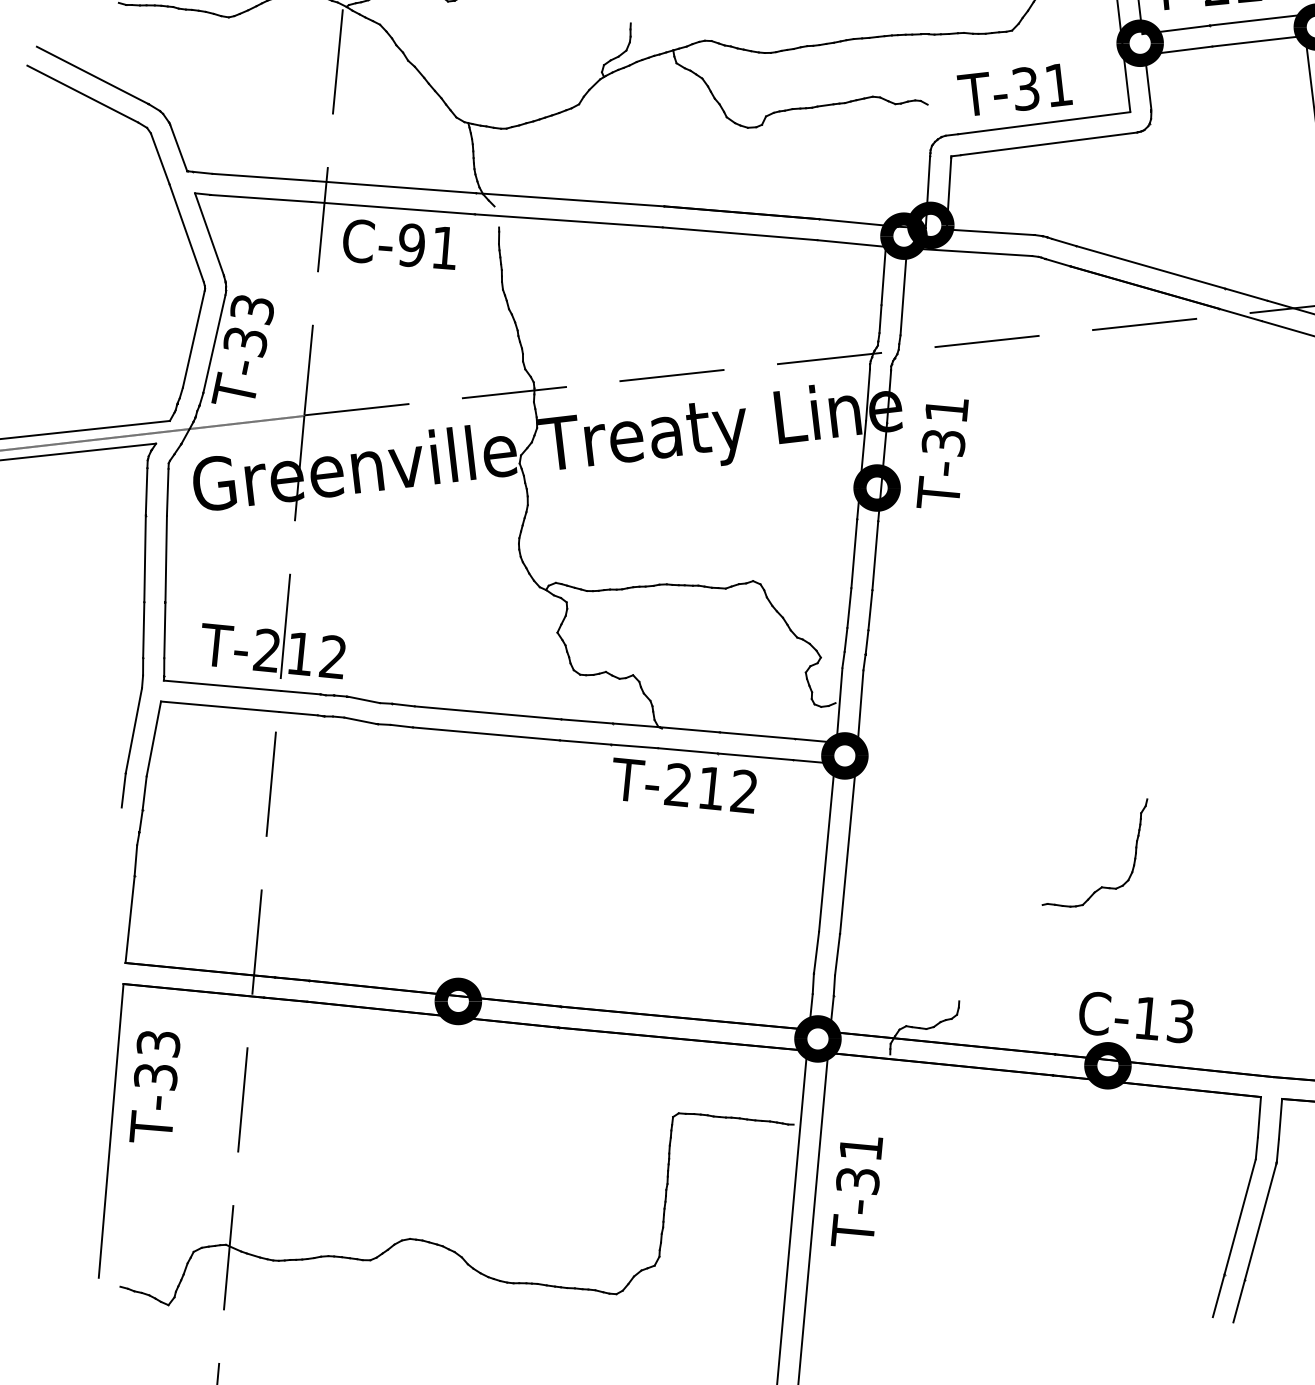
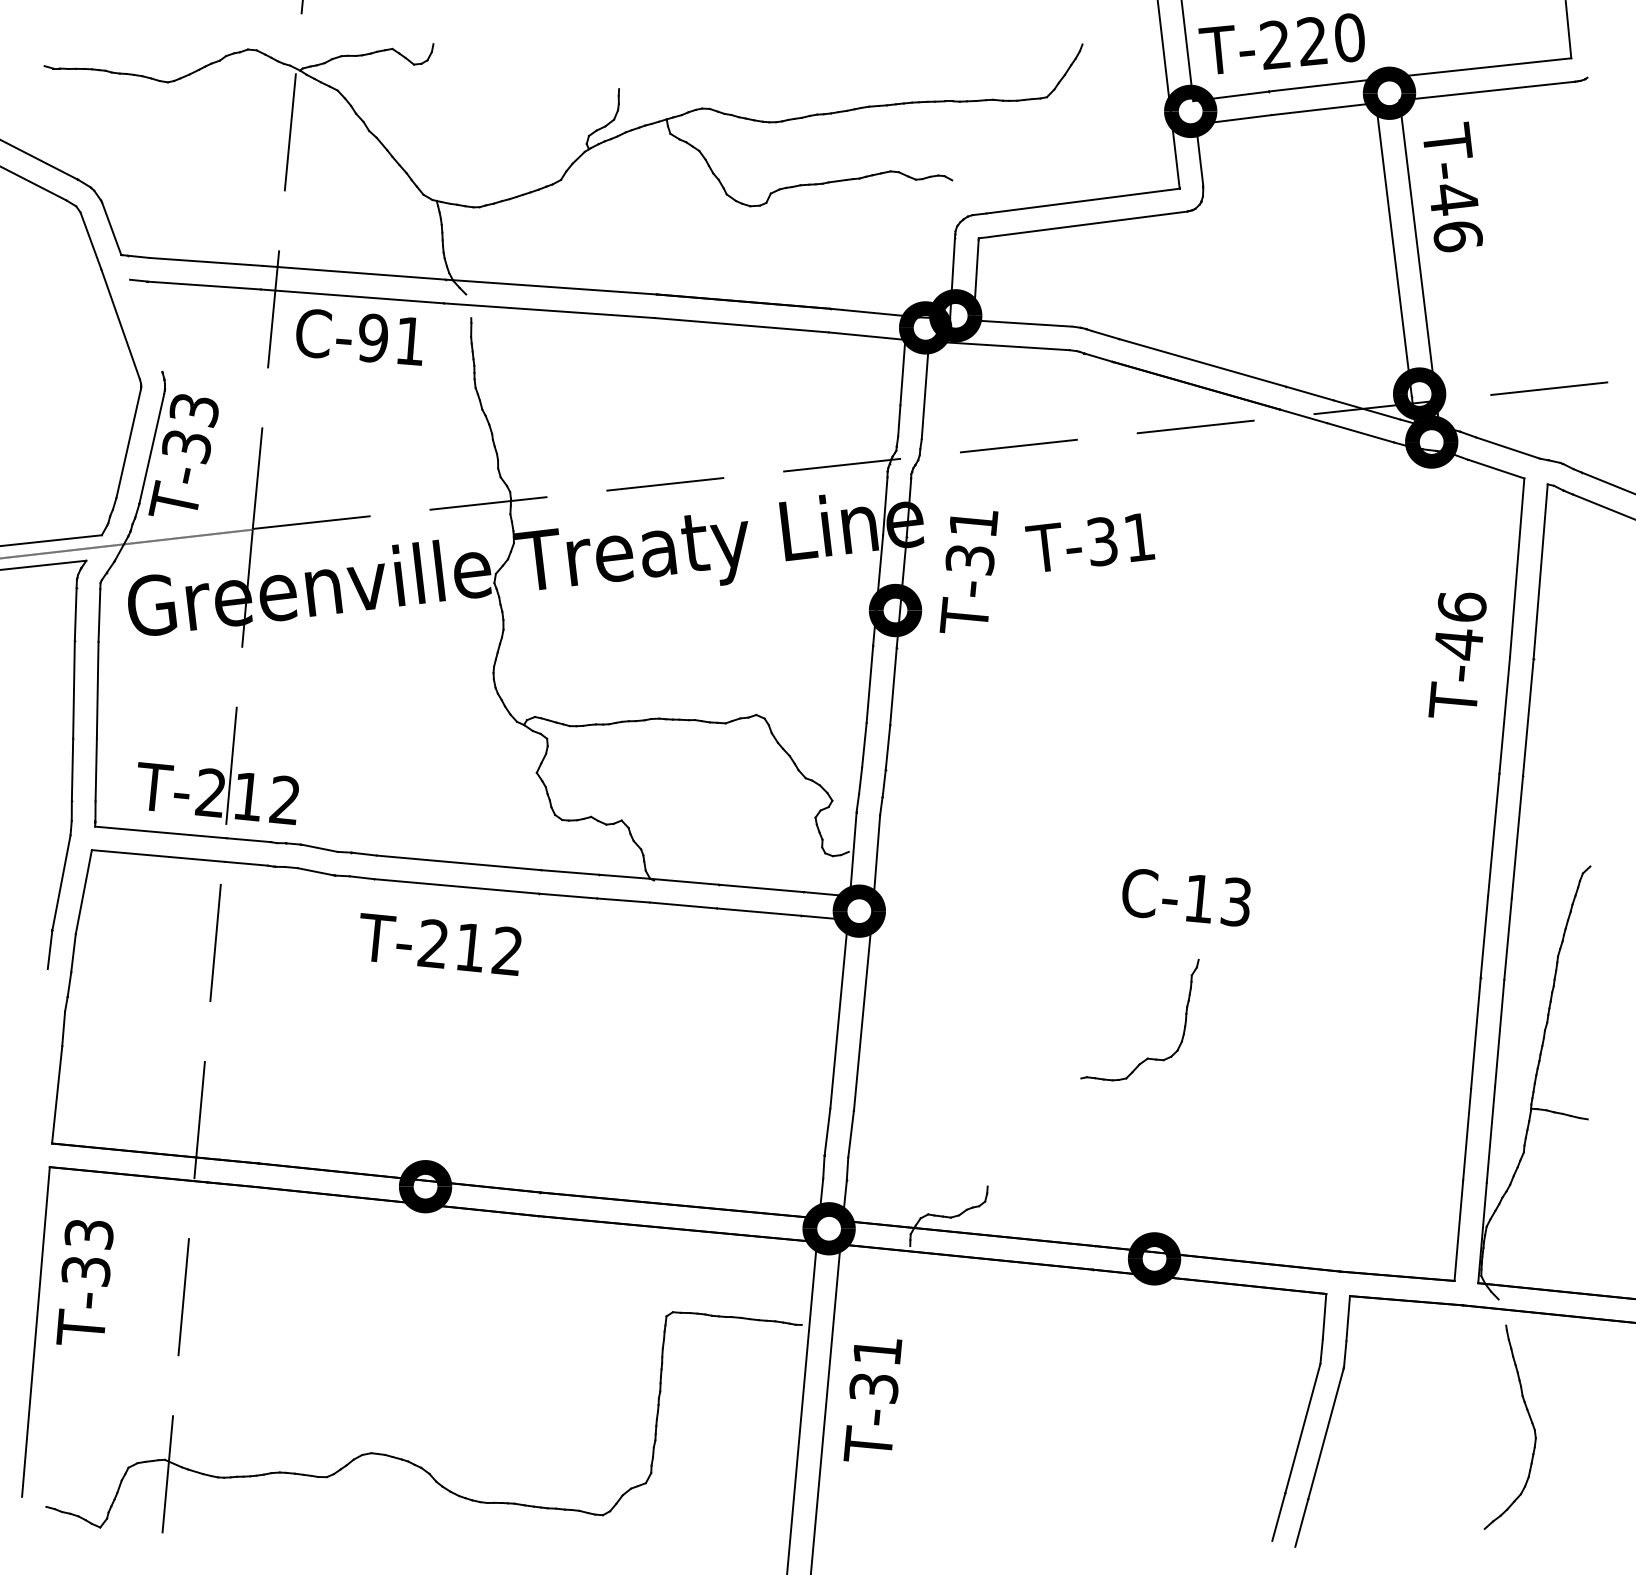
text: (1015, 89) -> (1090, 542), moved
line: (209, 234) -> (146, 325), removed
text: (684, 785) -> (440, 944), moved
text: (1136, 1017) -> (1186, 897), moved

